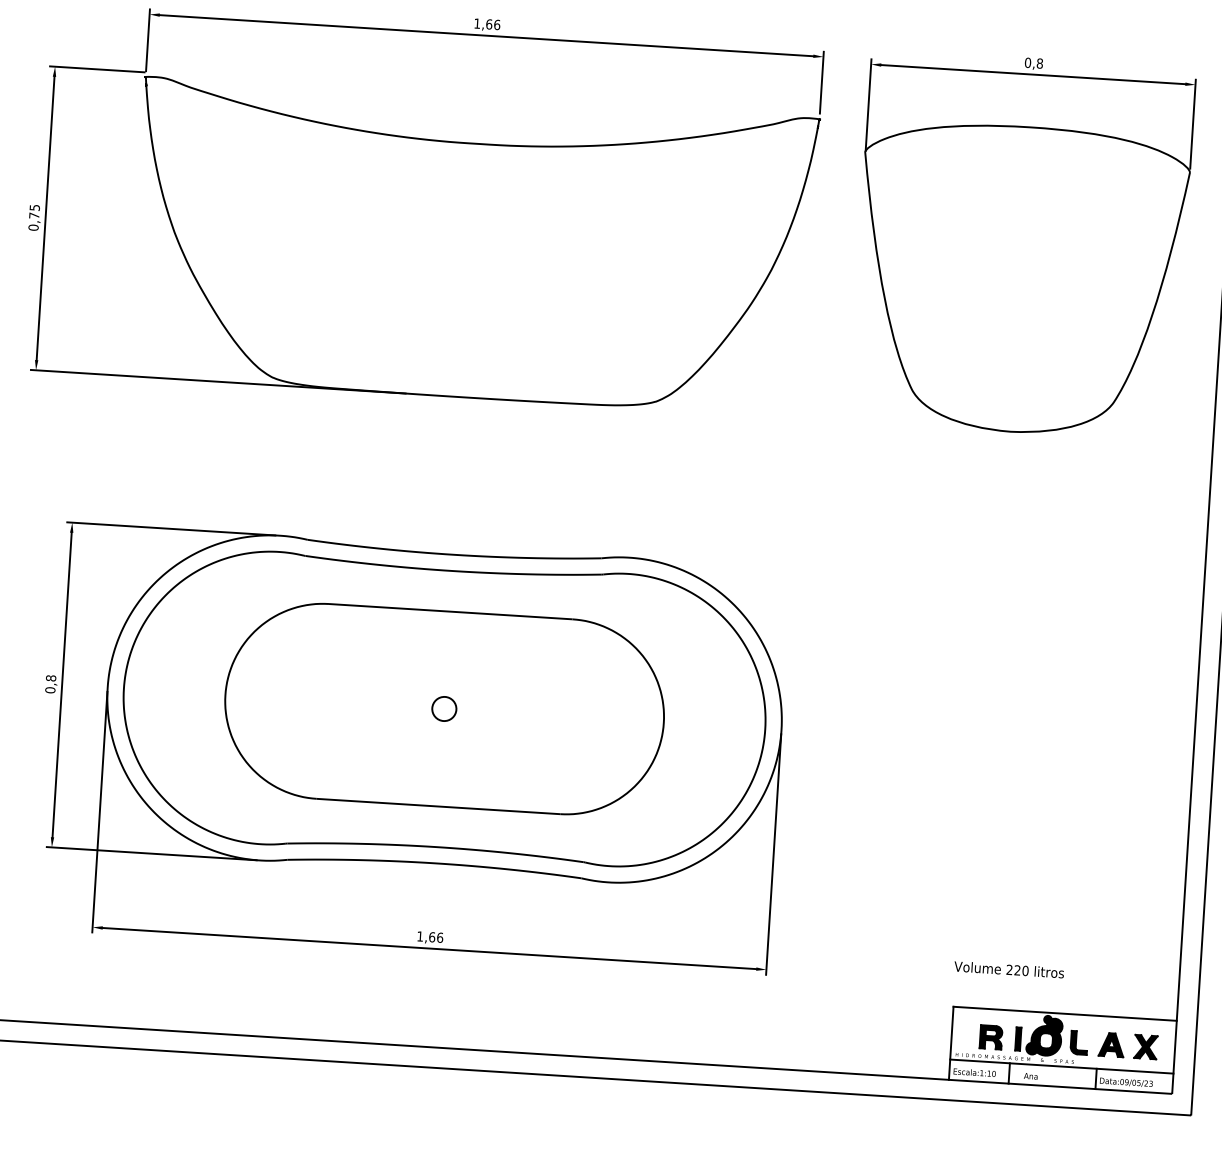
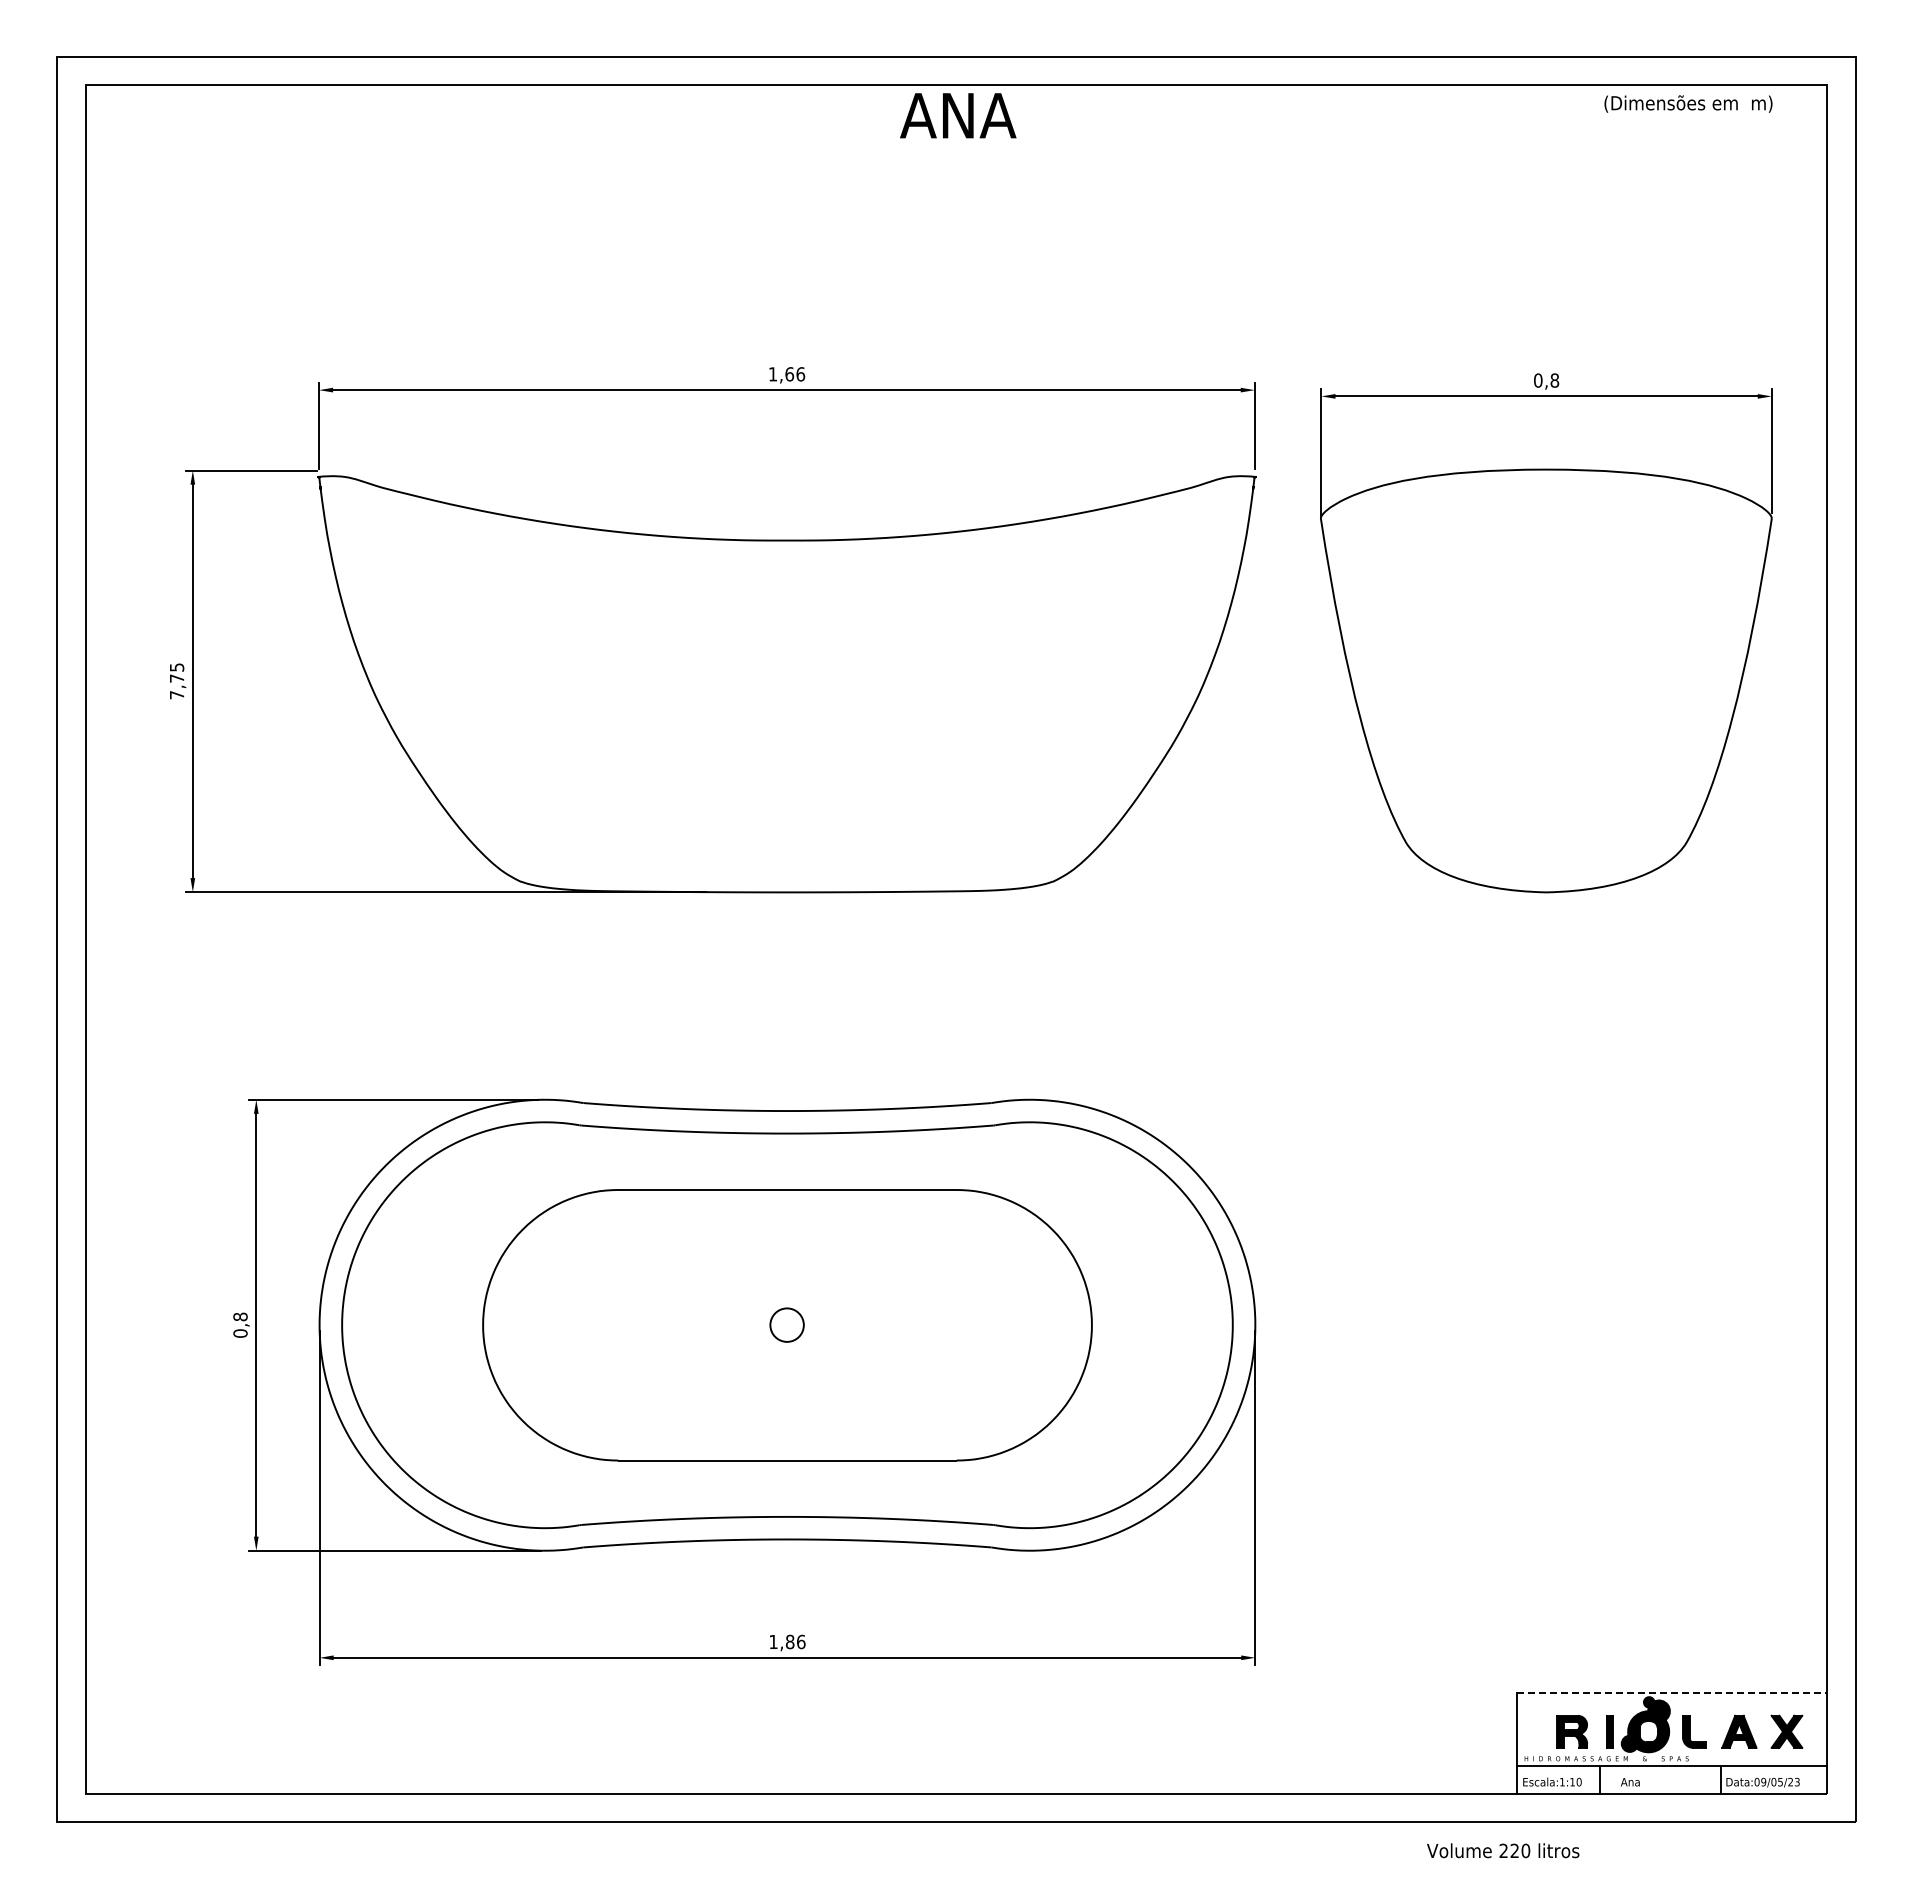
text: (33, 227) -> (176, 694), 0,75 -> 7,75
text: (431, 936) -> (789, 1641), 1,66 -> 1,86
text: (1009, 969) -> (1503, 1850), moved
line: (1065, 1013) -> (1672, 1692), solid -> dashed

